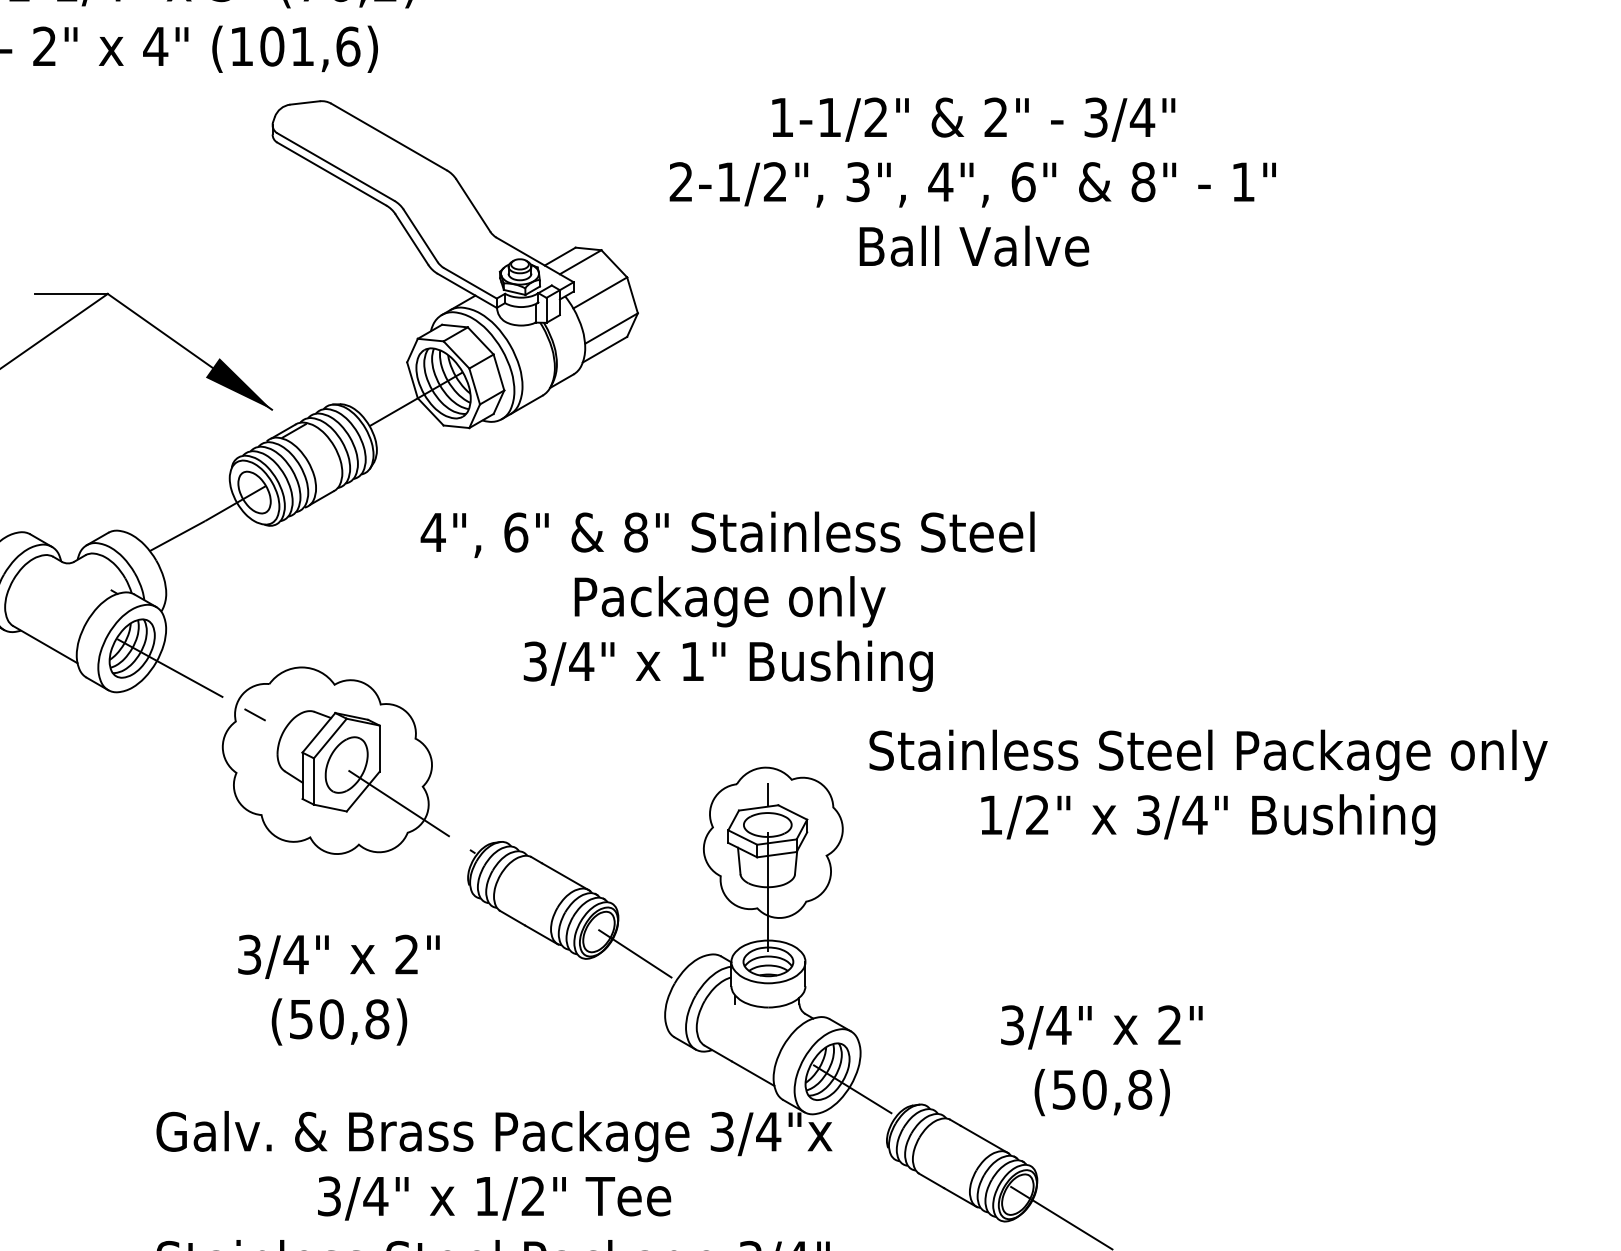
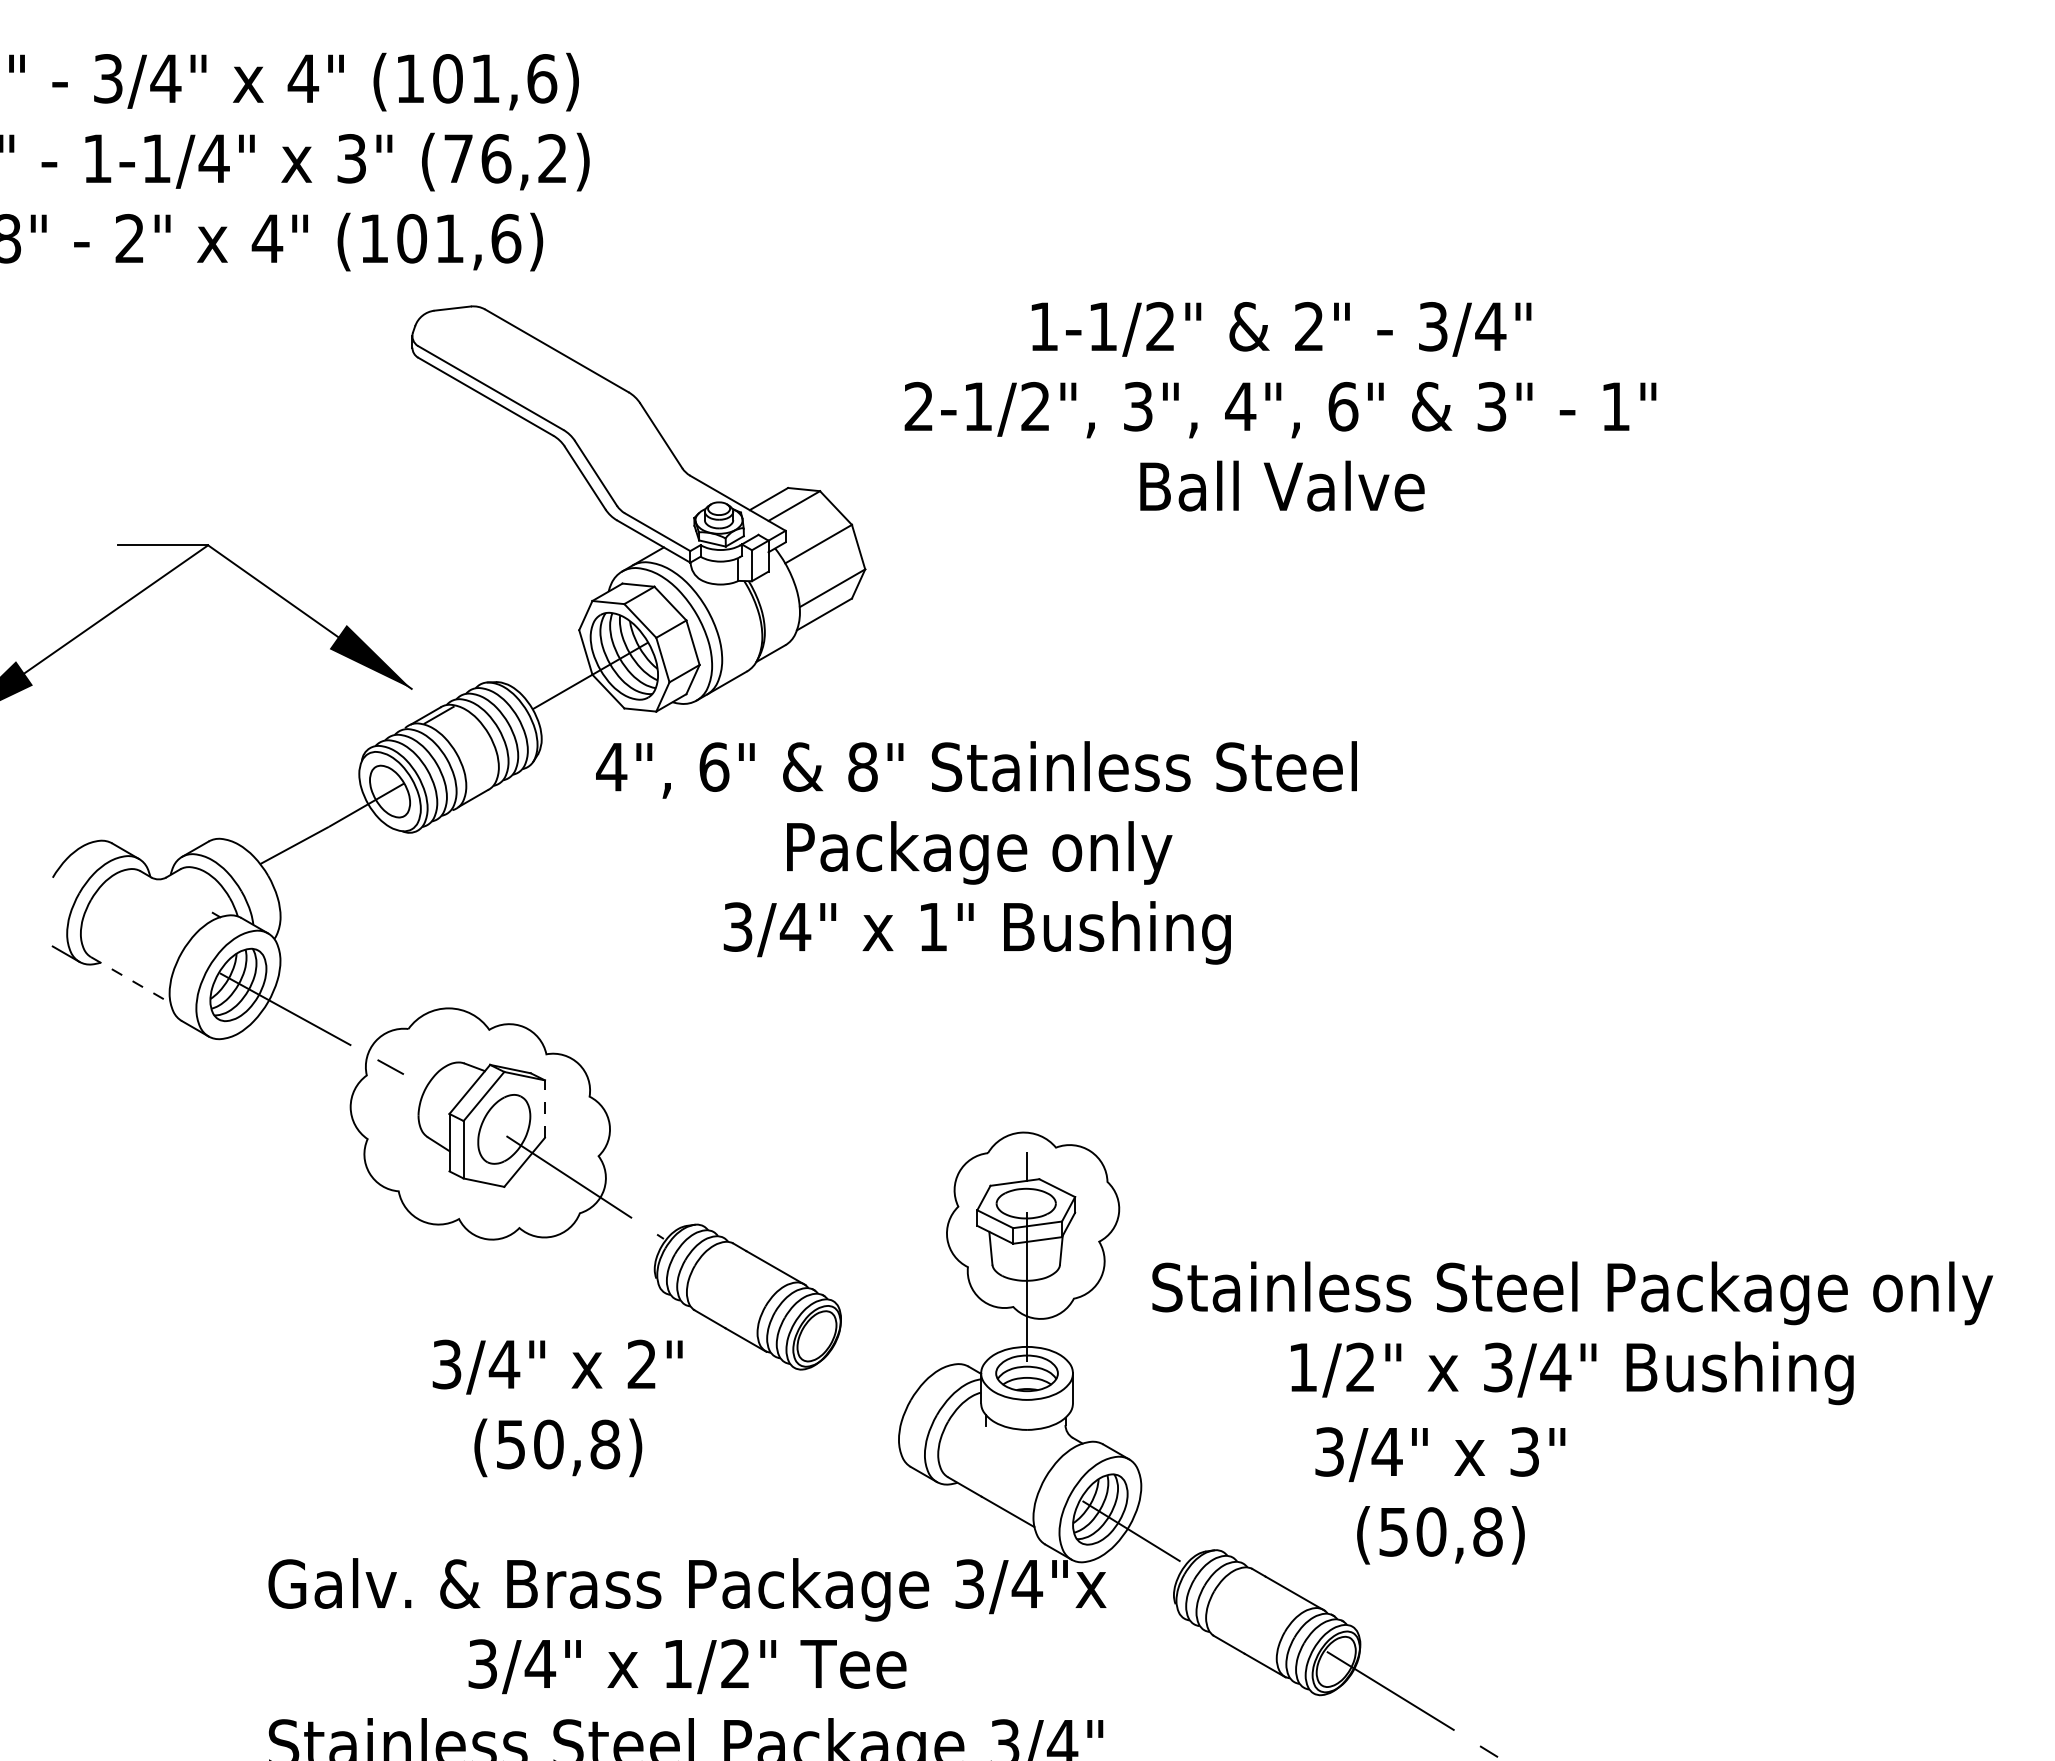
text: (1143, 181) -> (1491, 406), 8" -> 3"
text: (727, 601) -> (976, 852), moved
line: (45, 644) -> (130, 980), solid -> dashed
line: (379, 749) -> (544, 1109), solid -> dashed
text: (1208, 787) -> (1572, 1333), moved
line: (634, 953) -> (861, 1363), removed
text: (338, 990) -> (557, 1408), moved
text: (1169, 1024) -> (1524, 1451), 2" -> 3"

